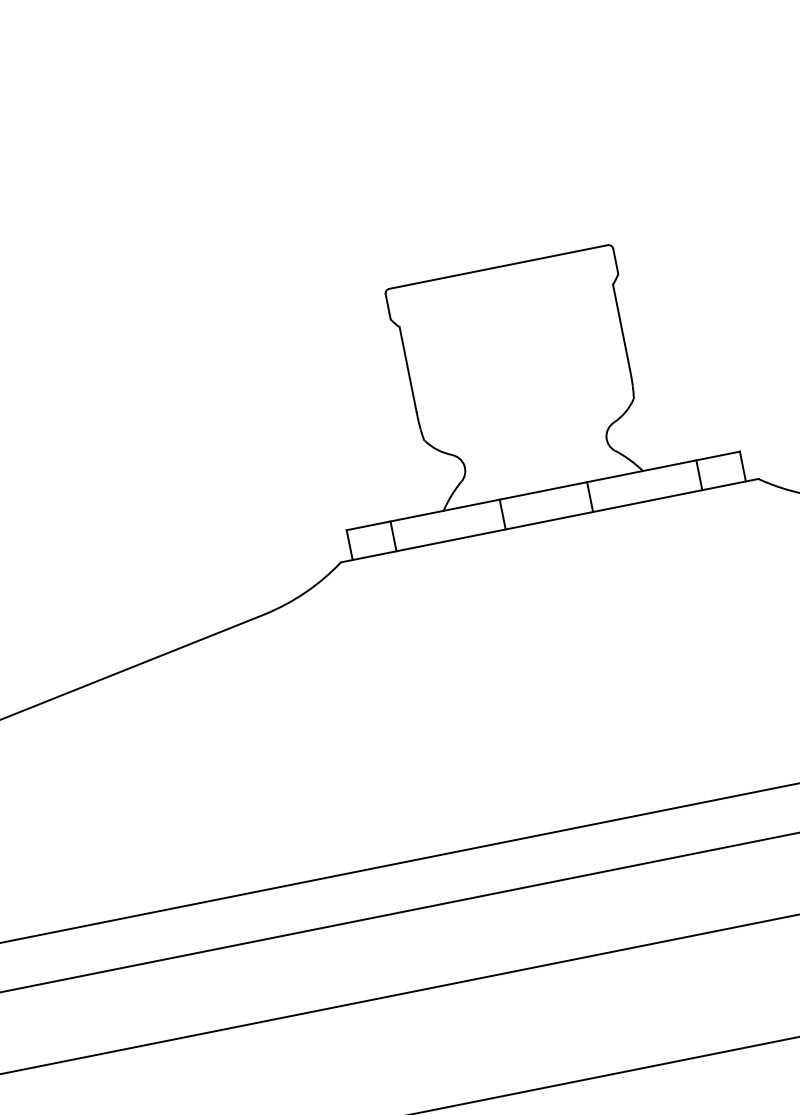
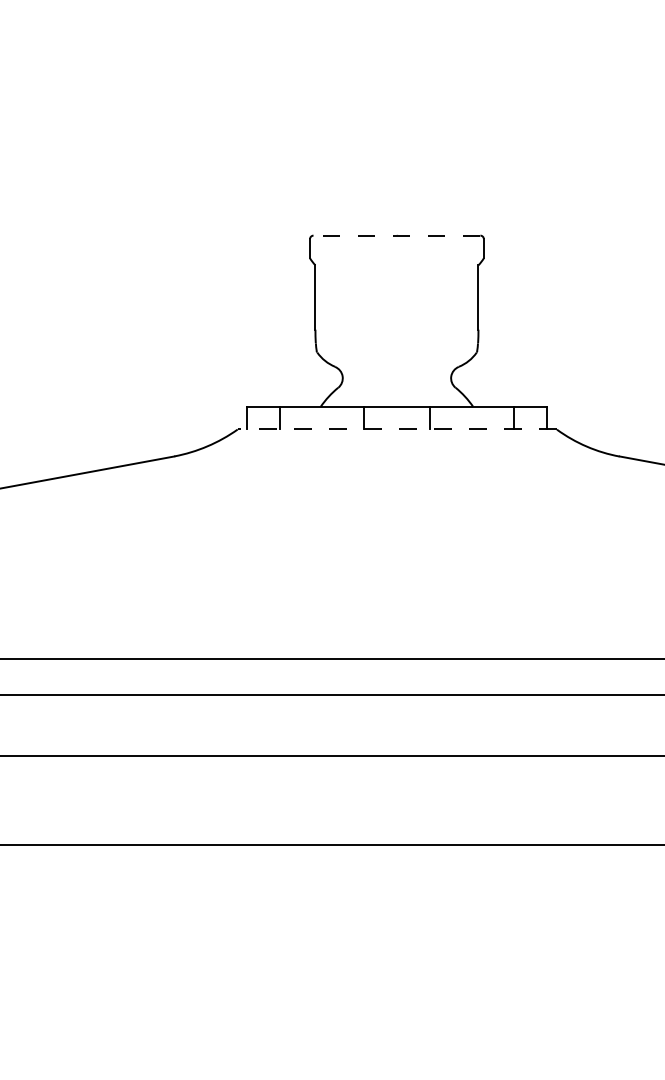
line: (497, 266) -> (396, 235), solid -> dashed
line: (549, 520) -> (397, 429), solid -> dashed

